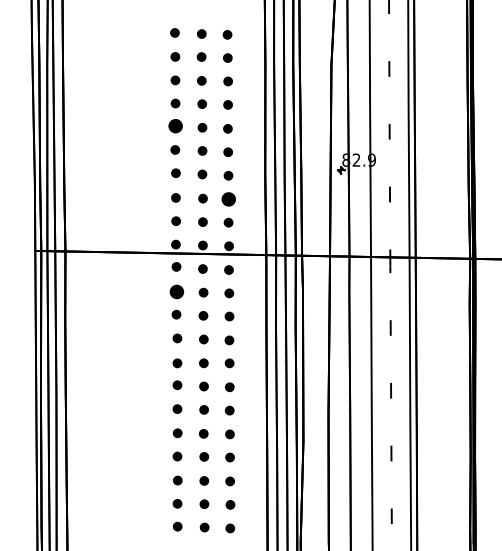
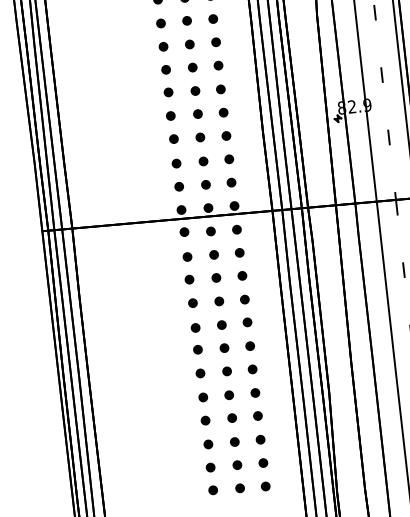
part: (175, 126) -> (168, 92), size x0.62
part: (228, 198) -> (228, 158), size x0.62
part: (176, 291) -> (187, 256), size x0.62

